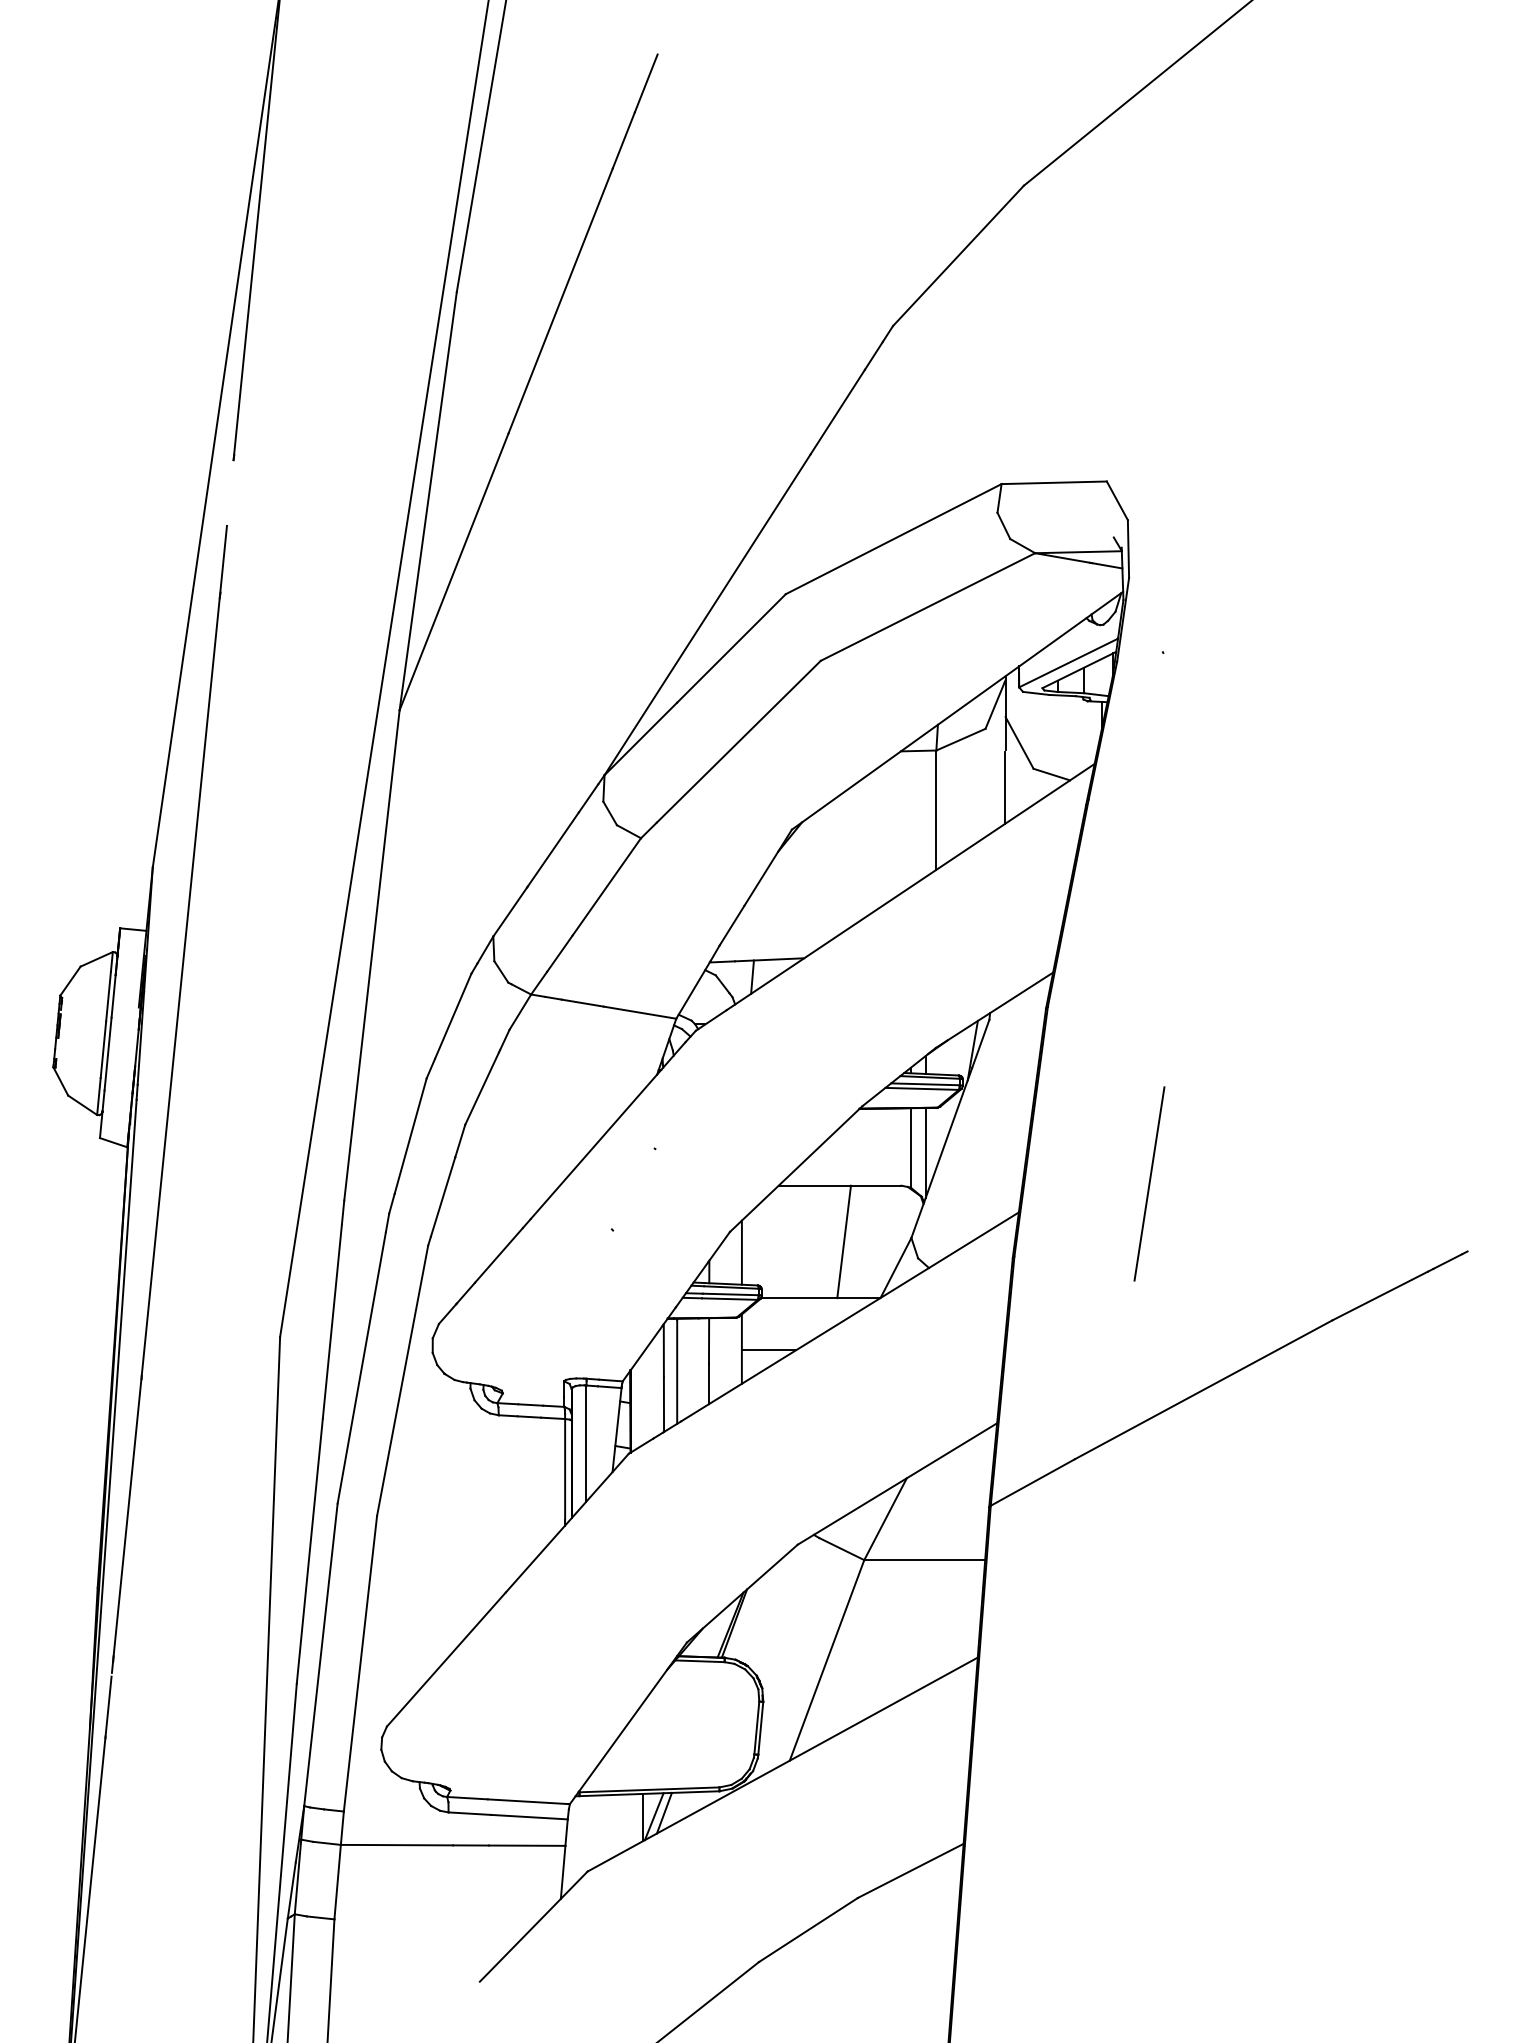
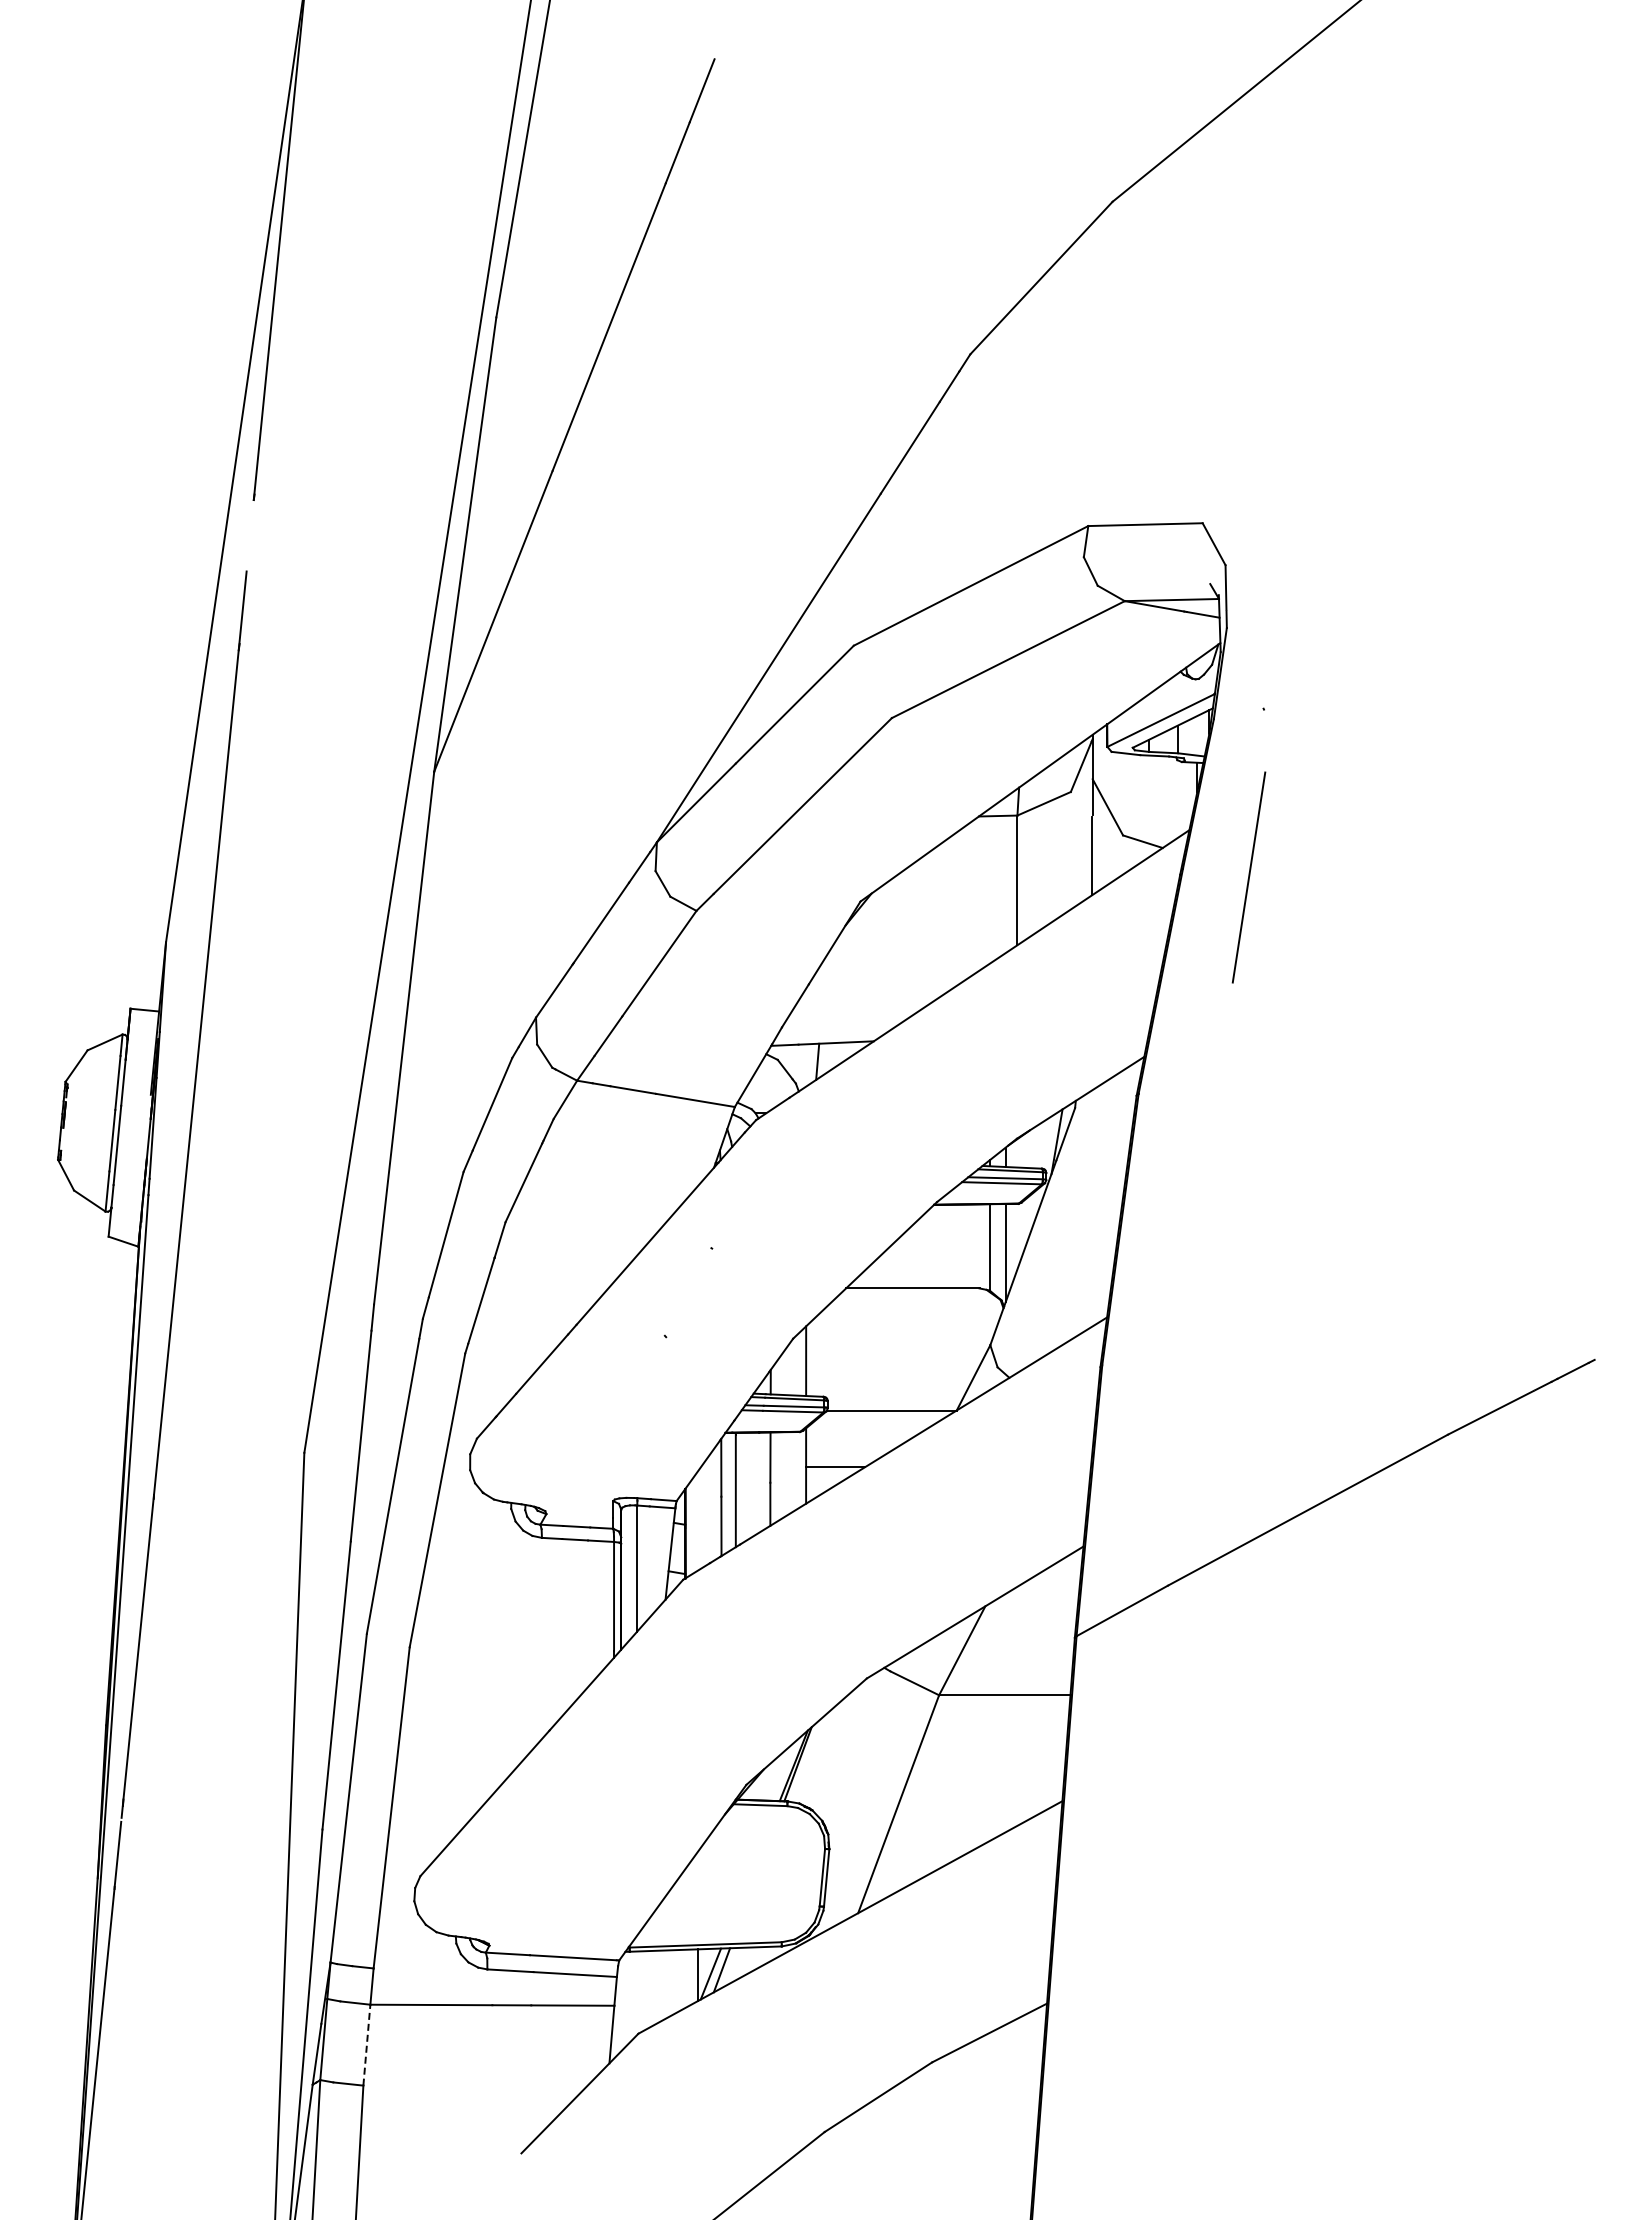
line: (1149, 1183) -> (1248, 877), moved
line: (843, 1241) -> (916, 1349), removed
line: (337, 1882) -> (366, 2045), solid -> dashed

